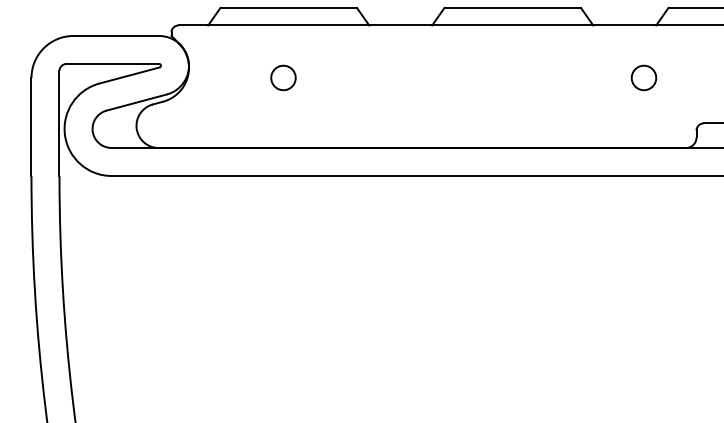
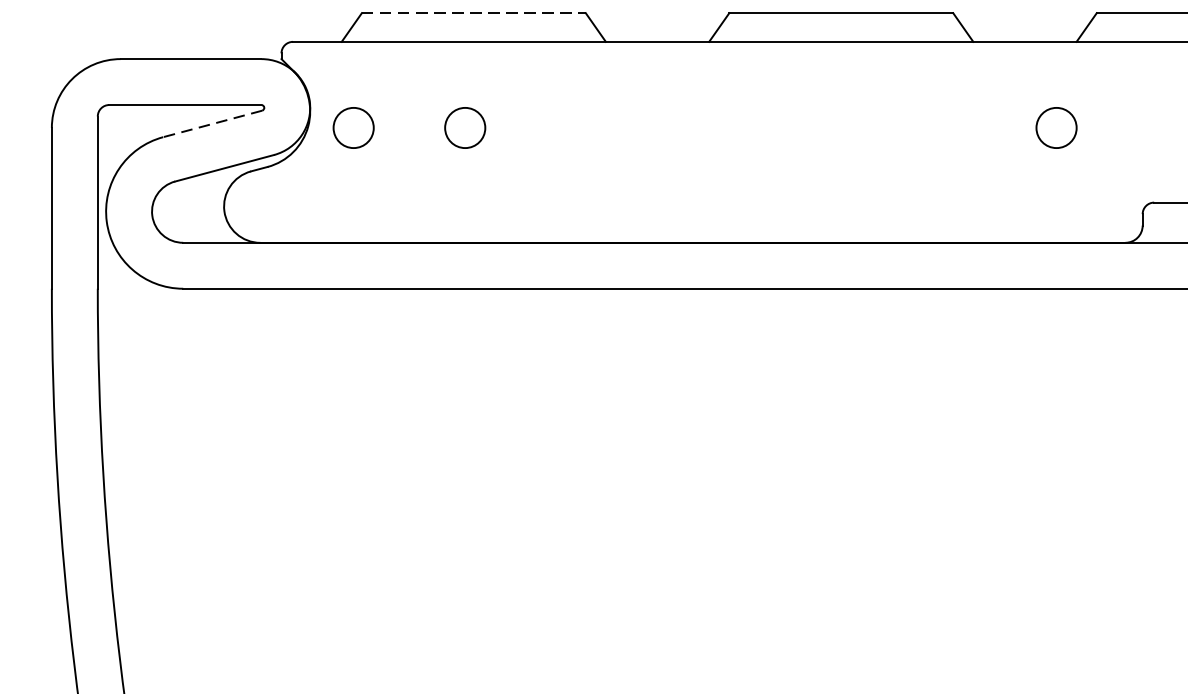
line: (289, 7) -> (475, 12), solid -> dashed
line: (129, 75) -> (212, 123), solid -> dashed
circle: (215, 77) -> (353, 127), added

